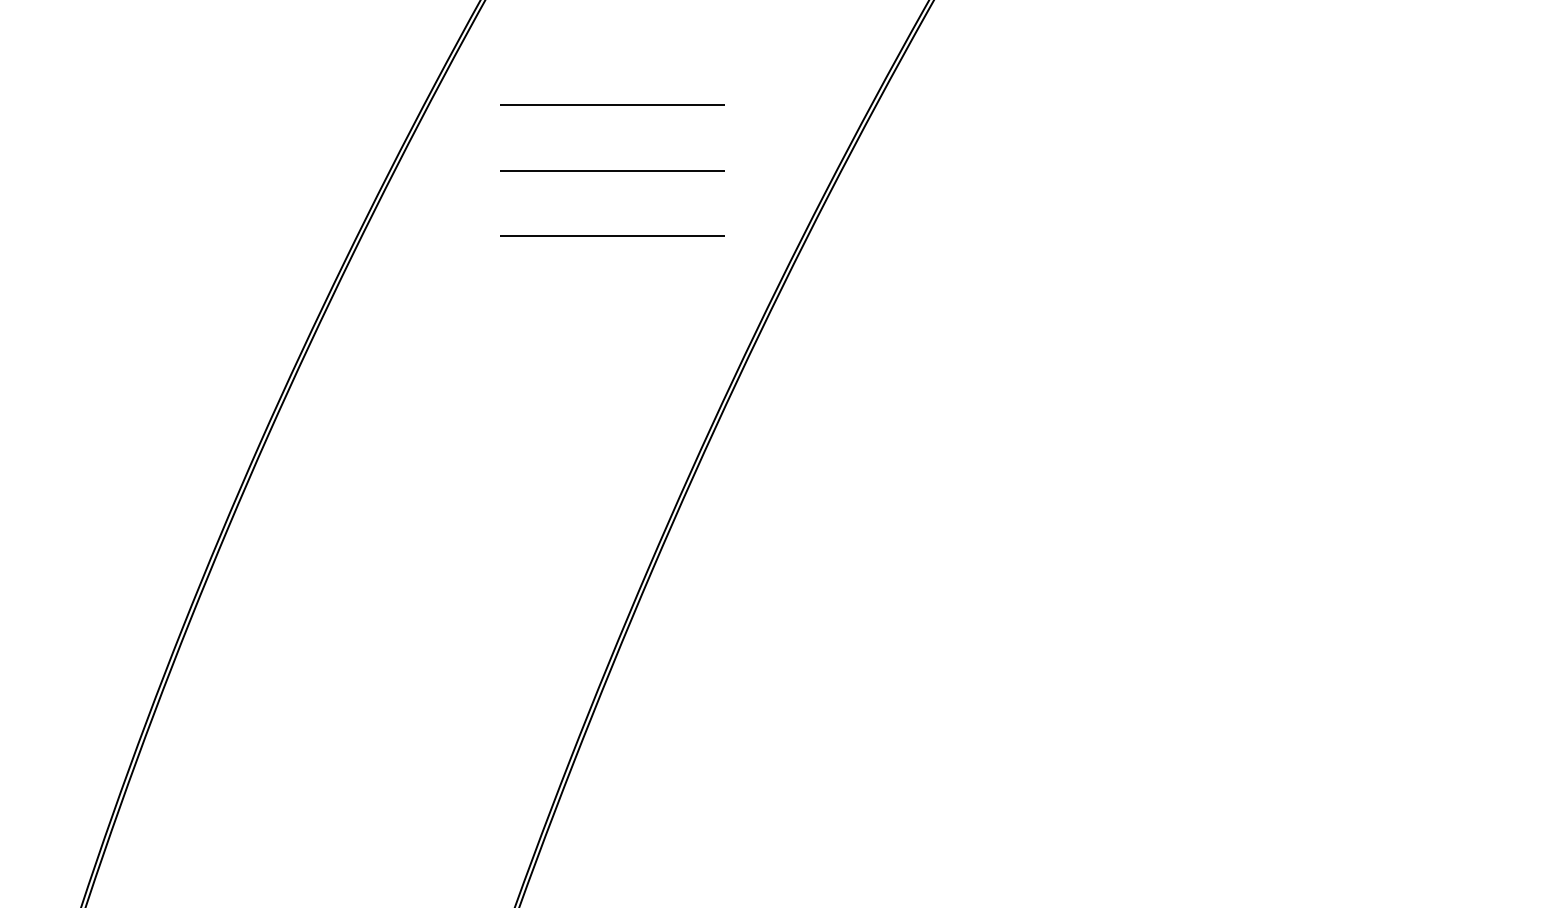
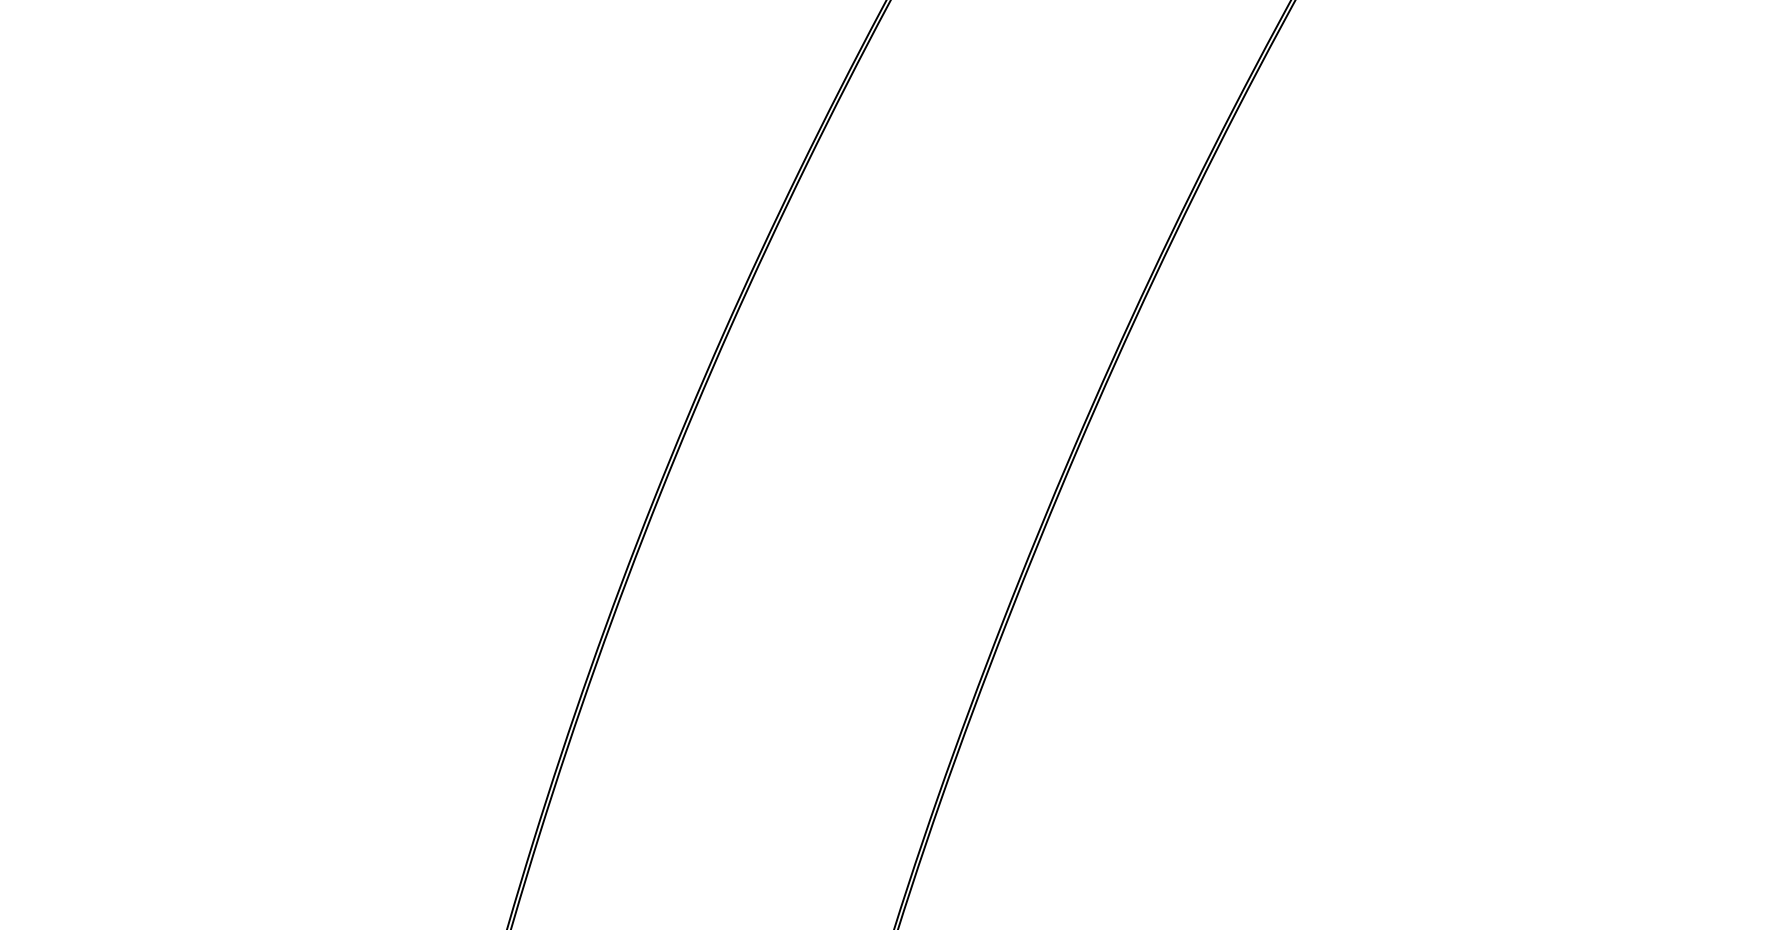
line: (612, 104) -> (1041, 28), removed
line: (612, 171) -> (1041, 88), removed
line: (612, 236) -> (1041, 147), removed

